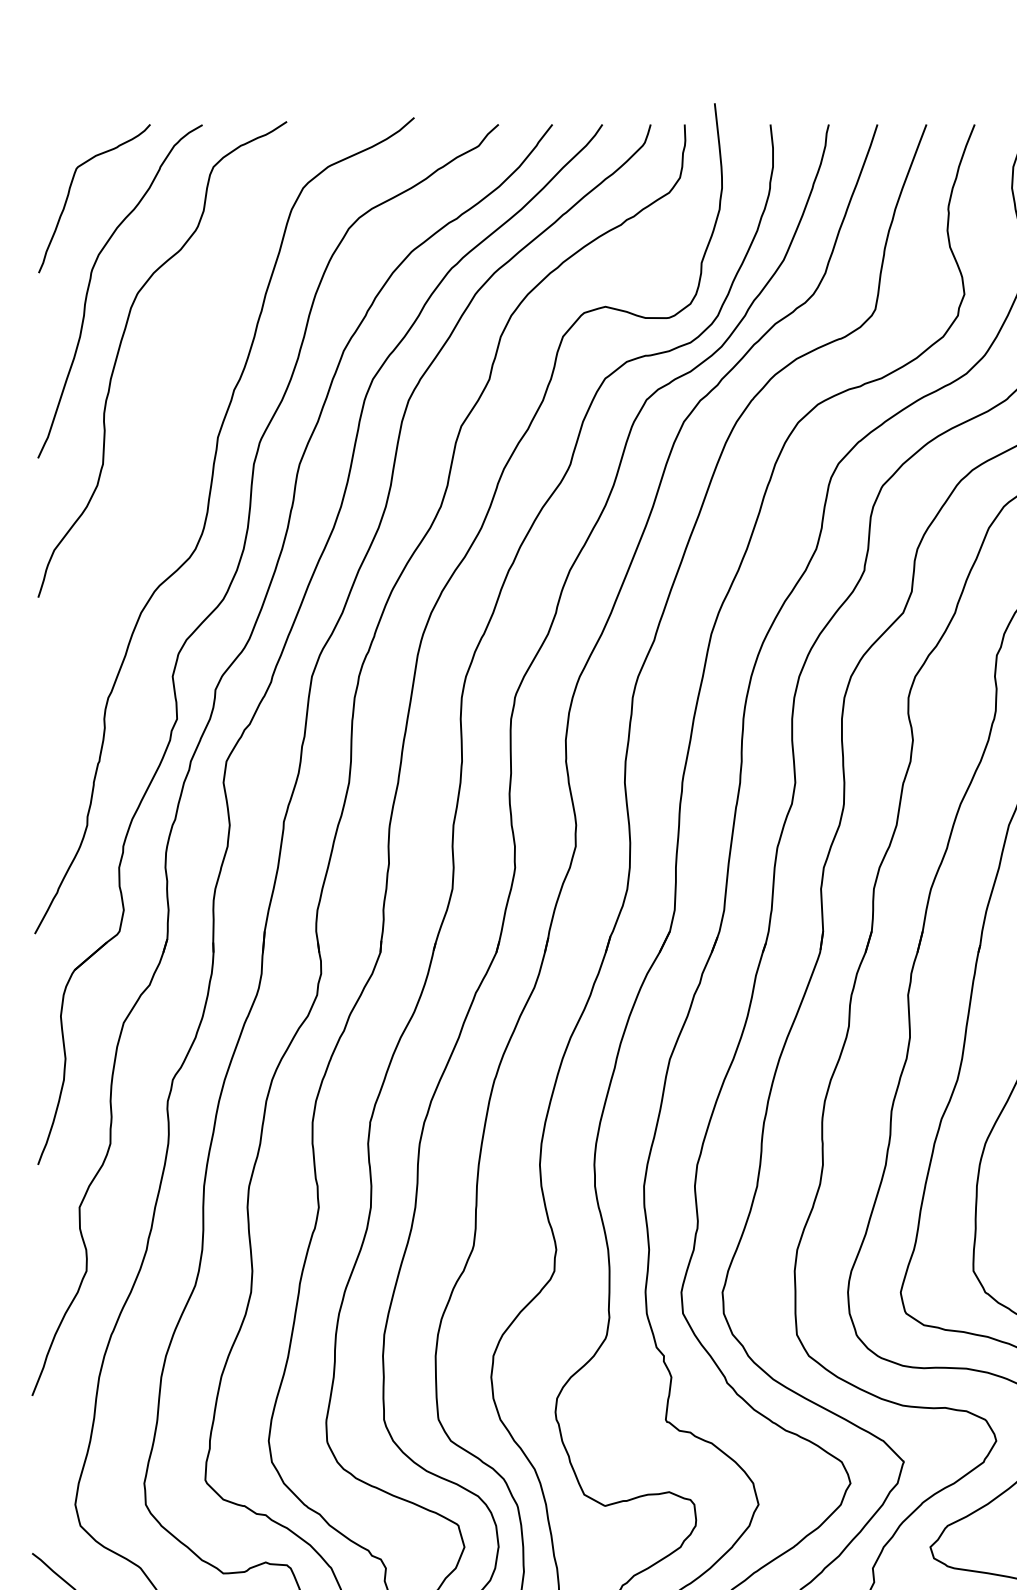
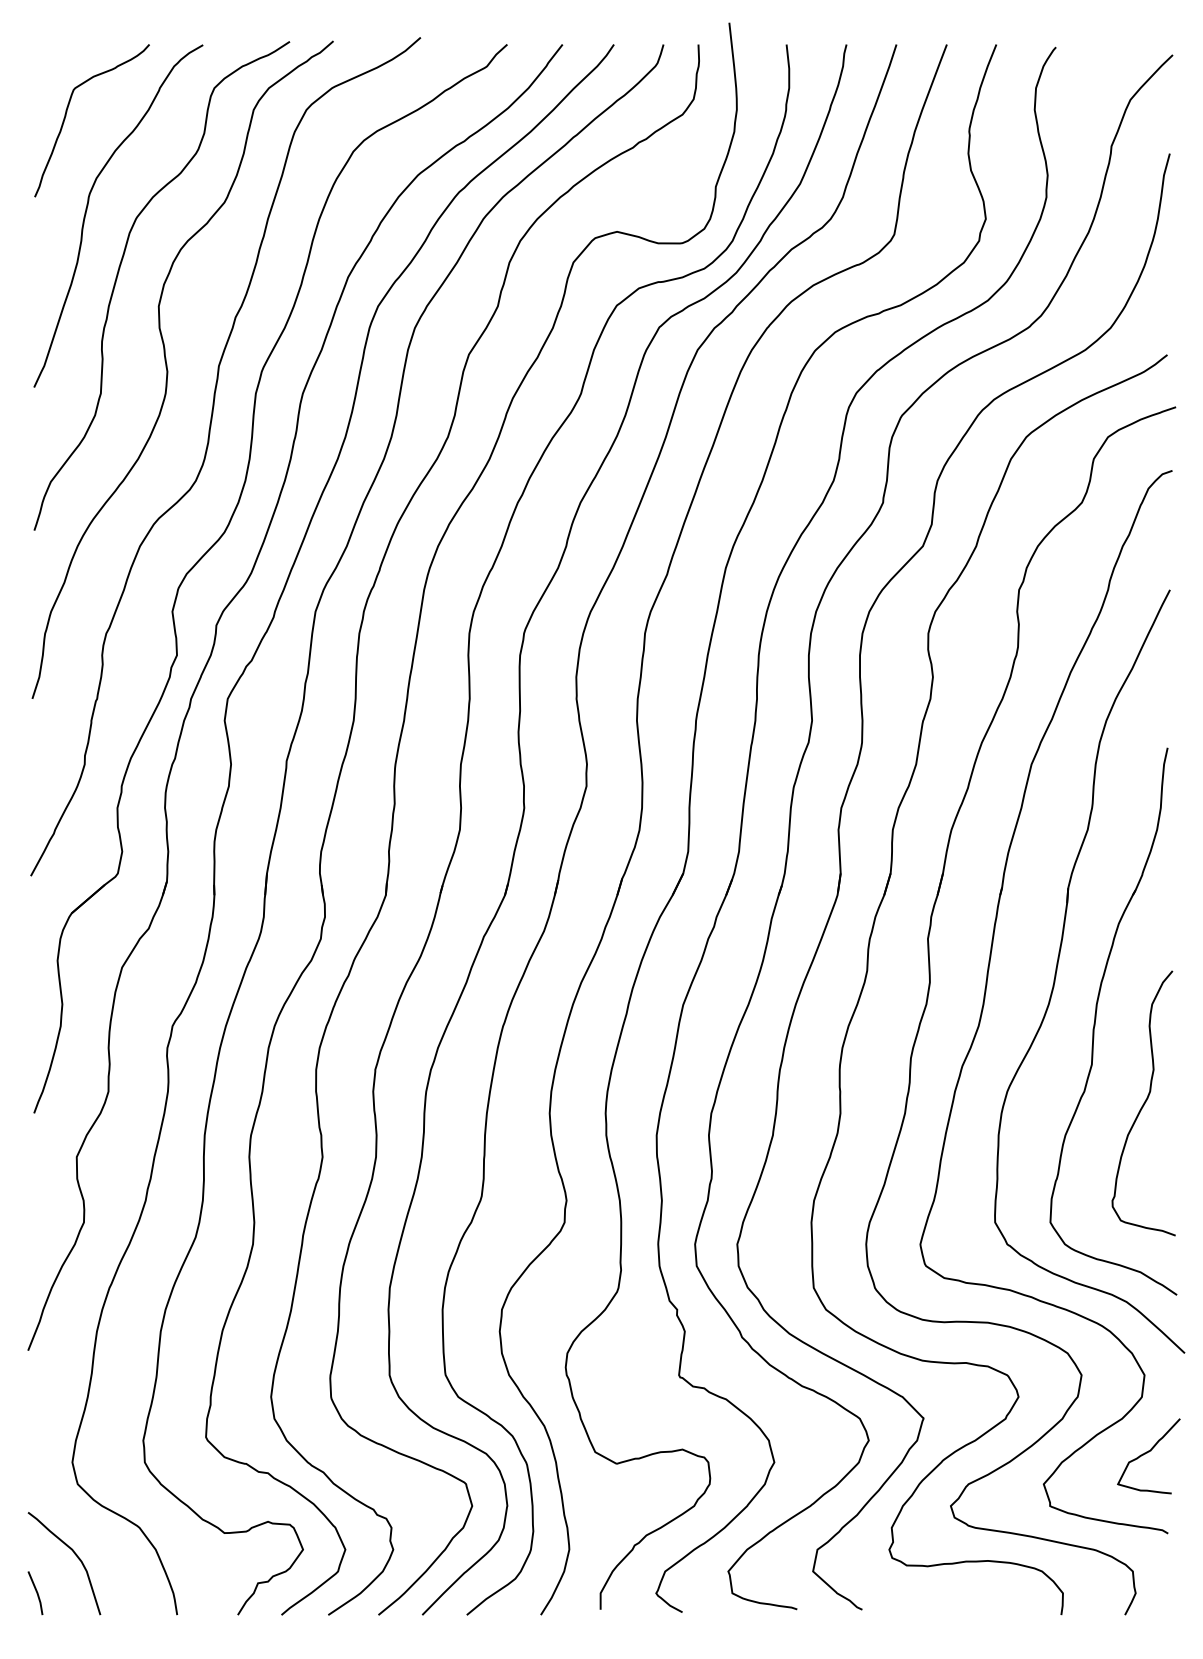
curve: (168, 441) -> (168, 370), added

